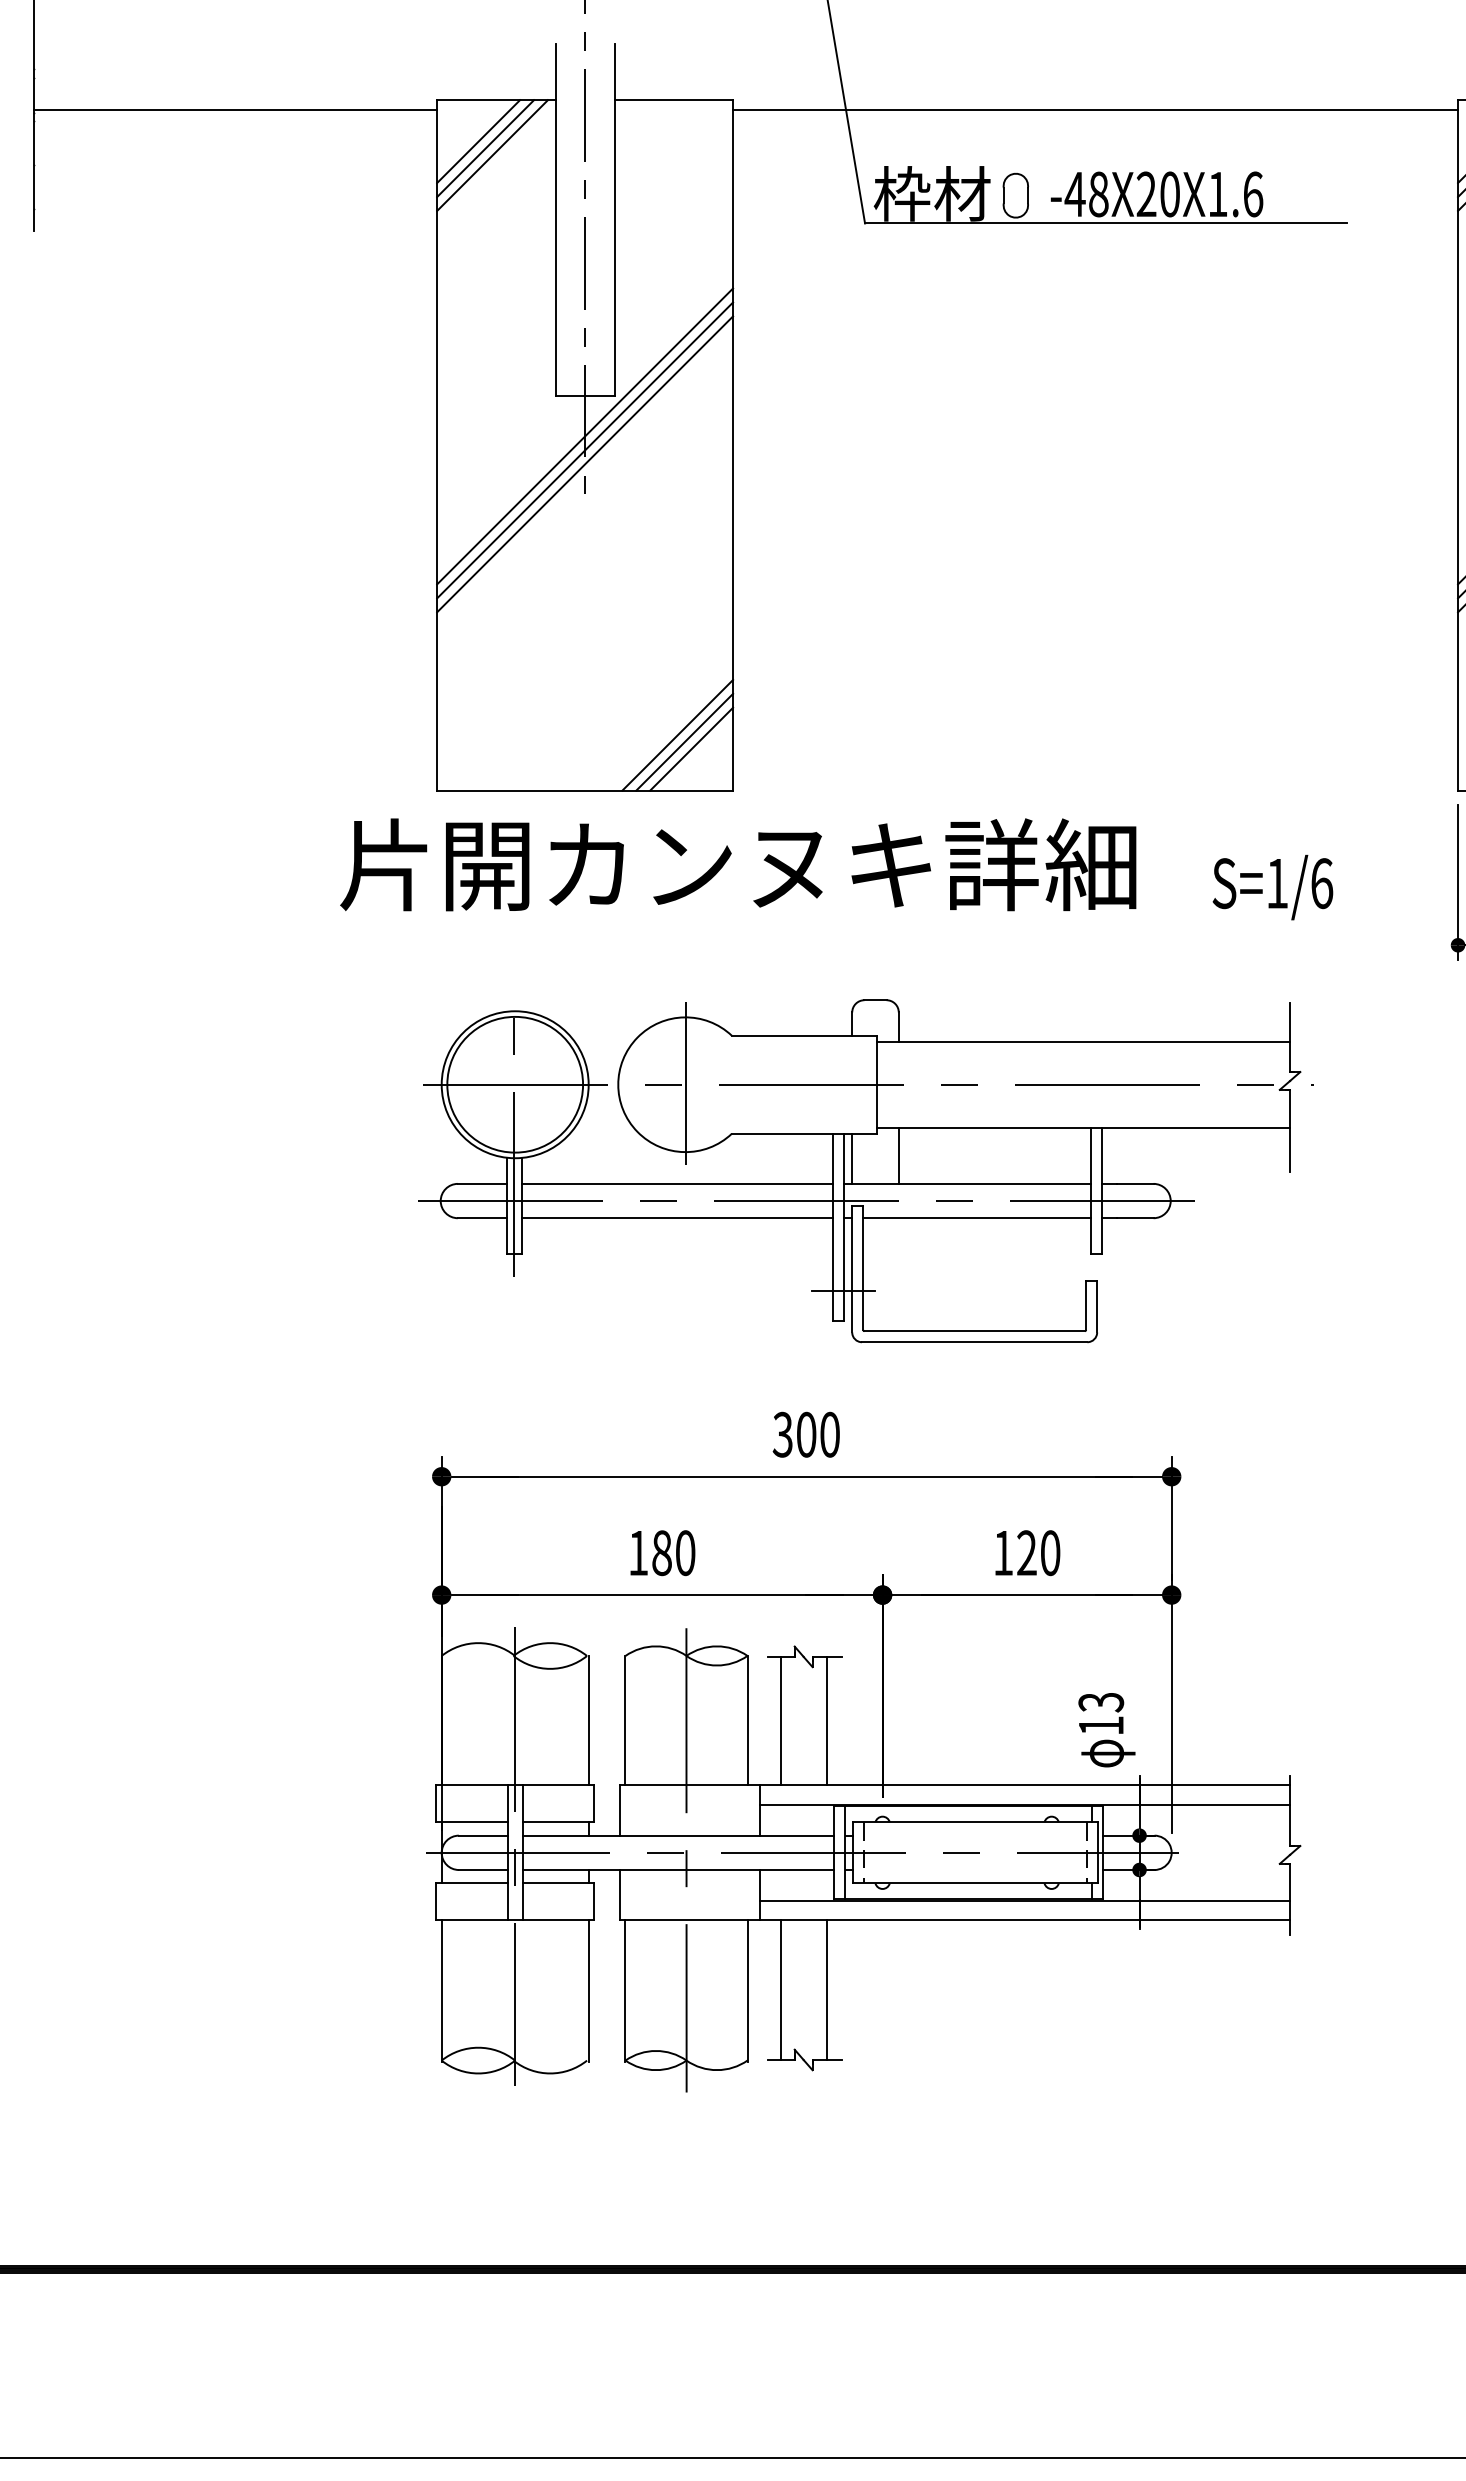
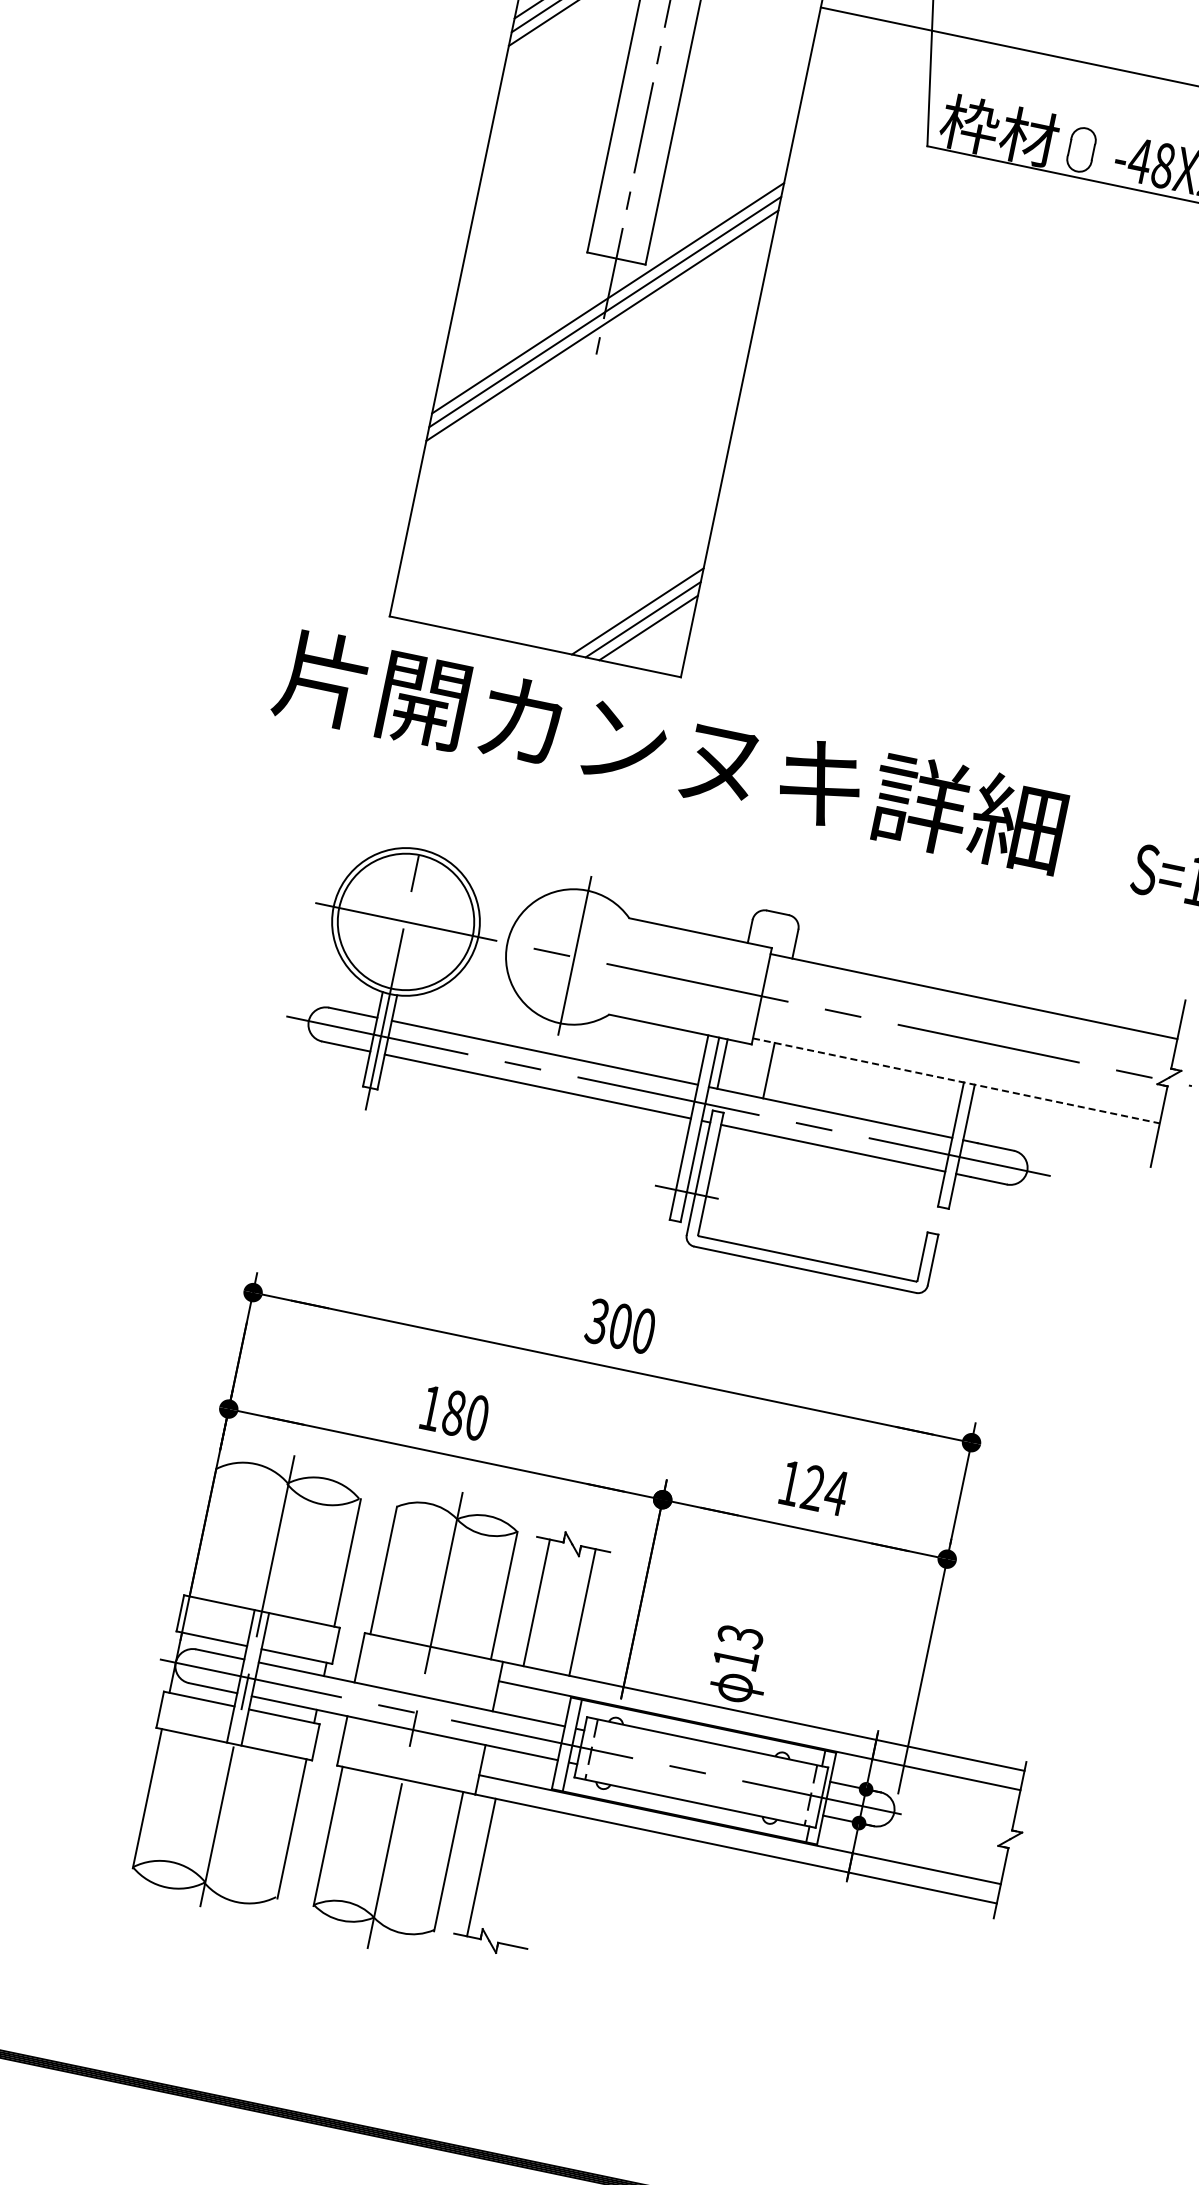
line: (1083, 1127) -> (956, 1080), solid -> dashed
text: (1050, 1553) -> (836, 1493), 120 -> 124
text: (1106, 1730) -> (739, 1665), moved
line: (827, 1989) -> (527, 1876), removed

